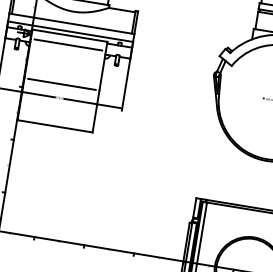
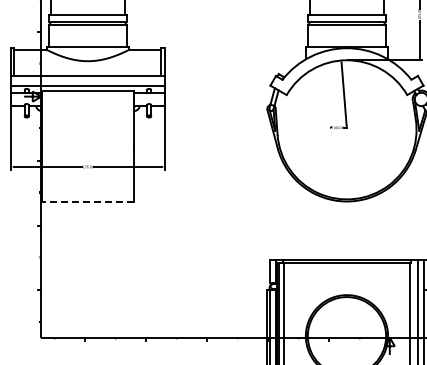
line: (68, 44) -> (87, 101), removed
line: (61, 84) -> (87, 150), removed
line: (54, 126) -> (87, 201), solid -> dashed

